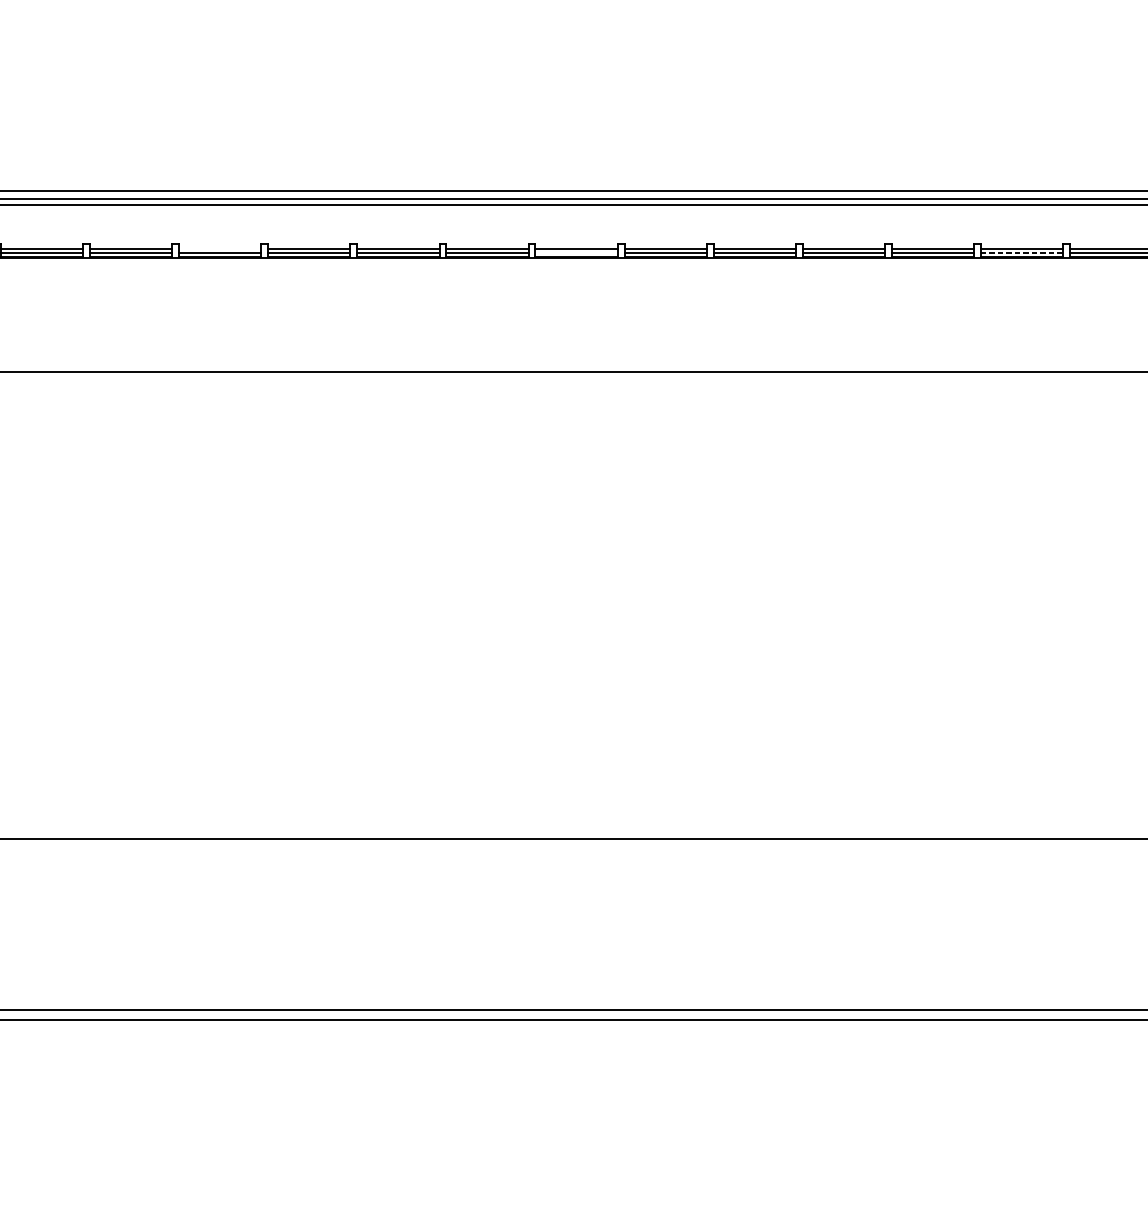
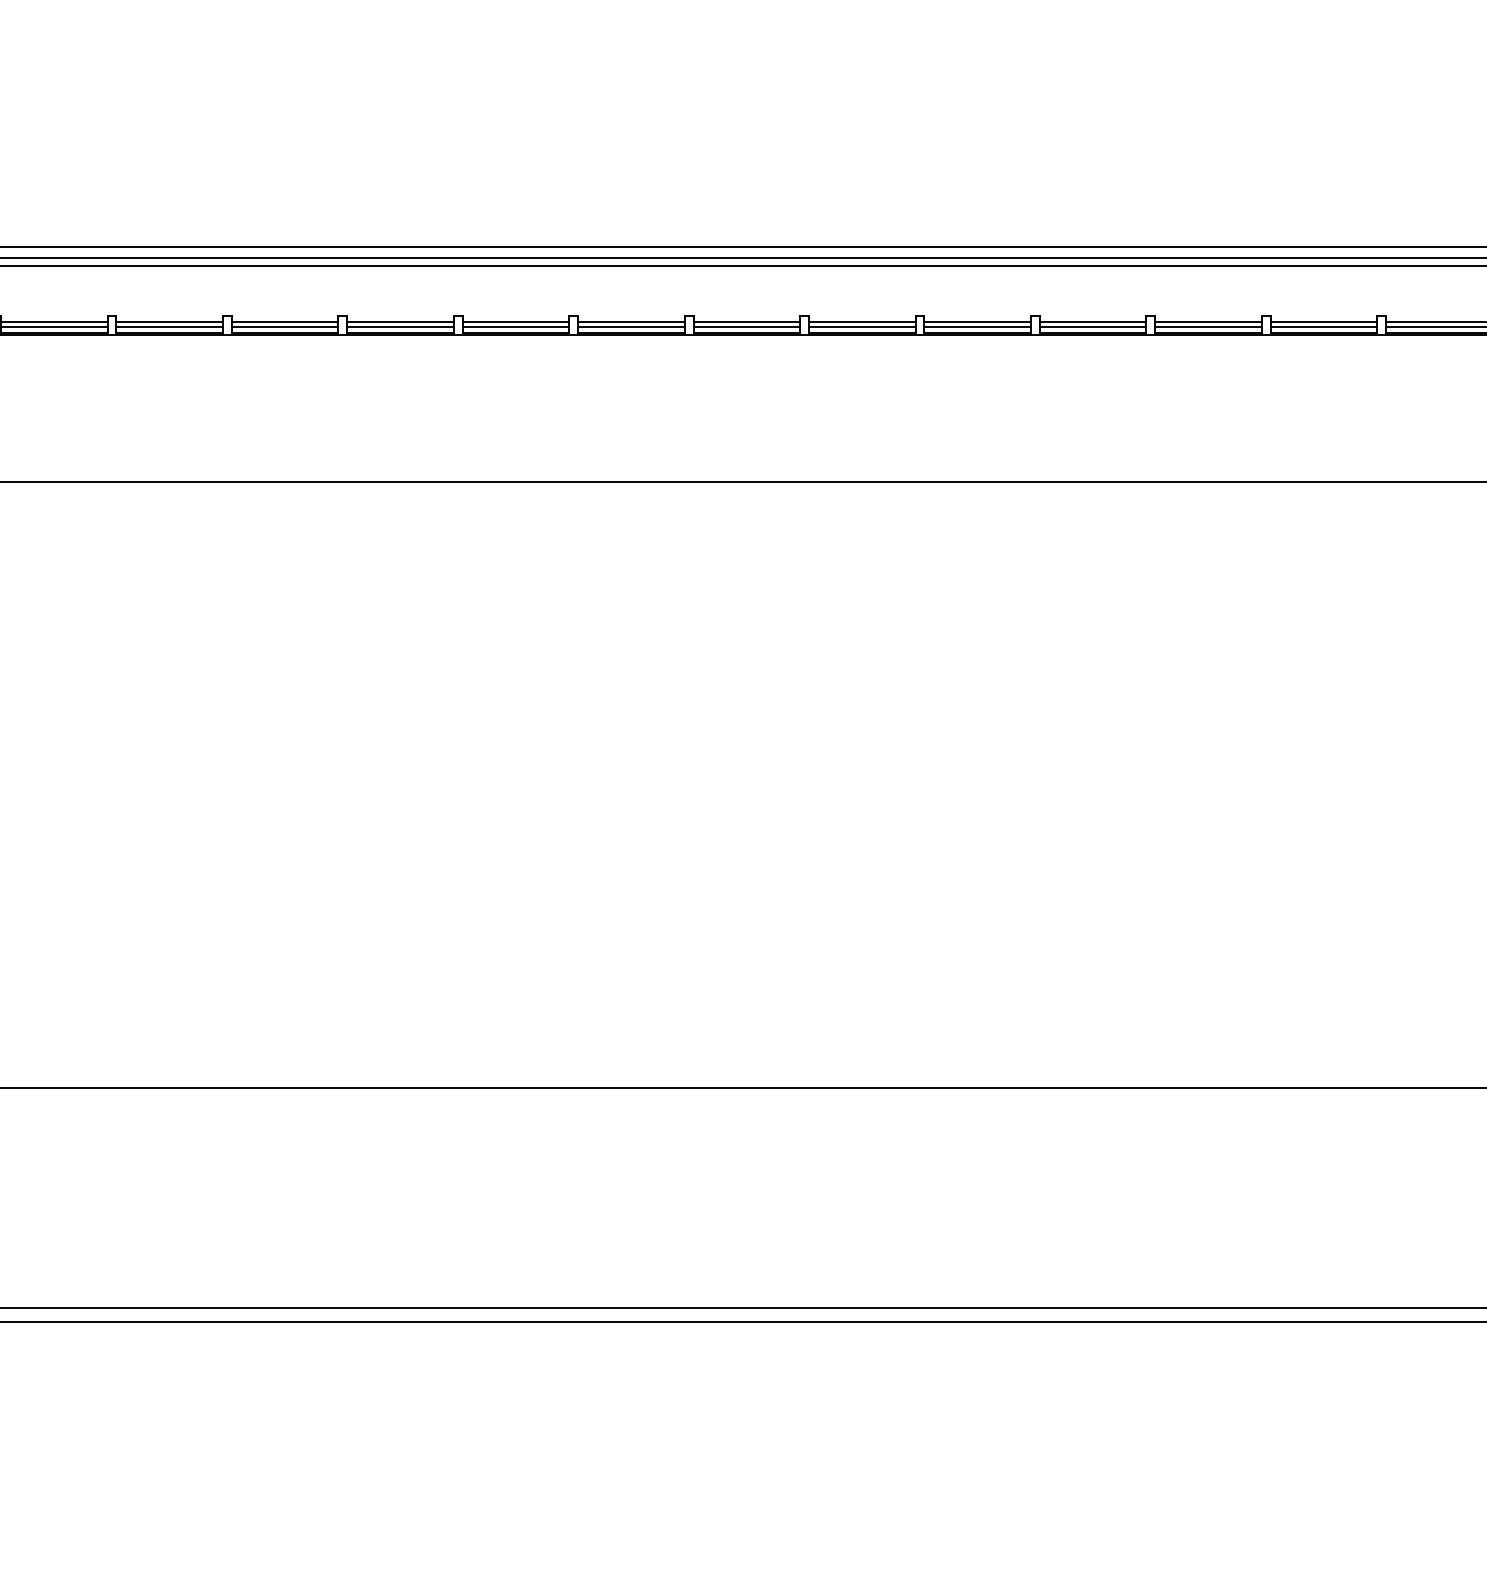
line: (219, 248) -> (284, 322), added
line: (576, 252) -> (746, 327), added
line: (1022, 252) -> (1324, 327), dashed -> solid

